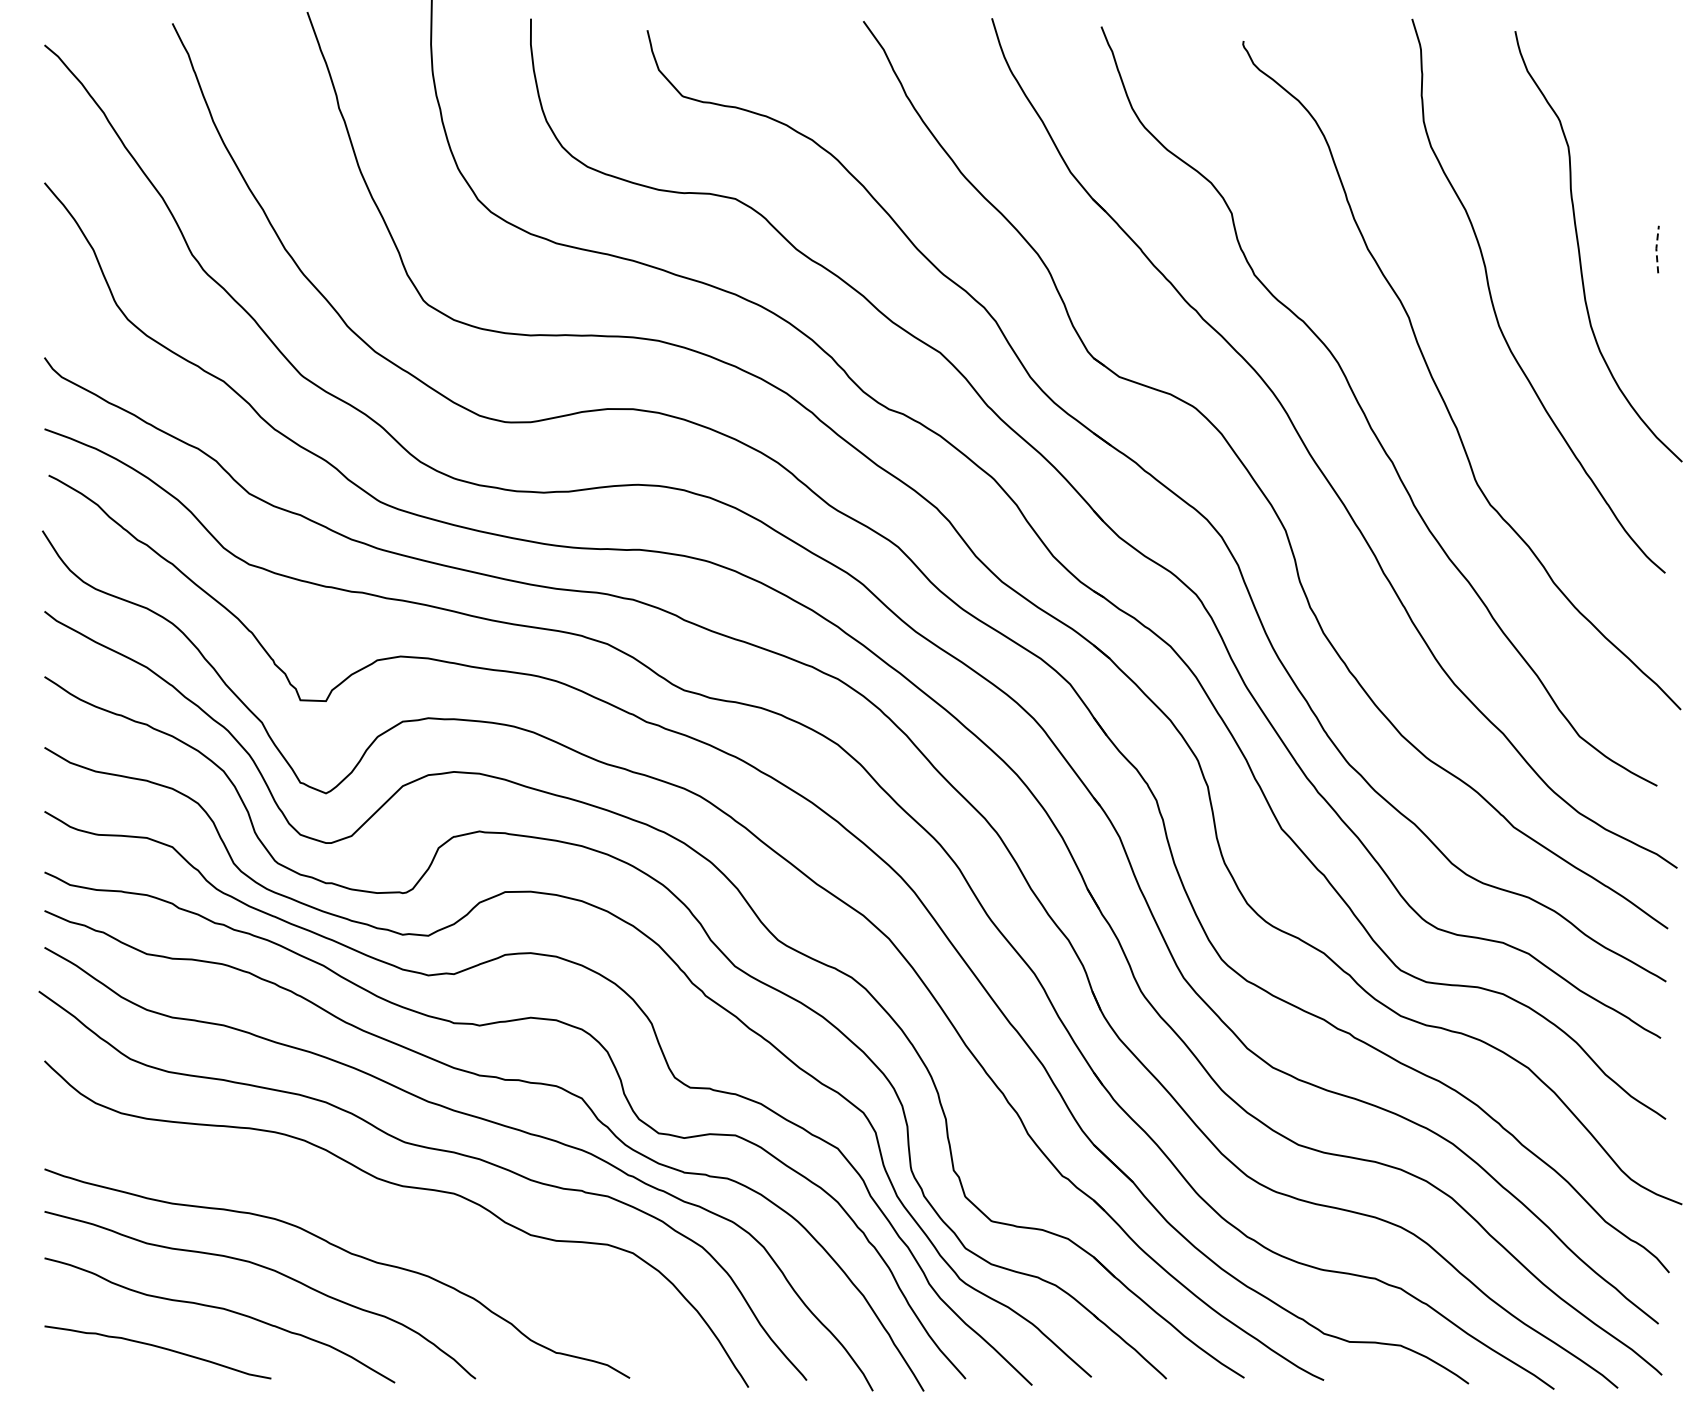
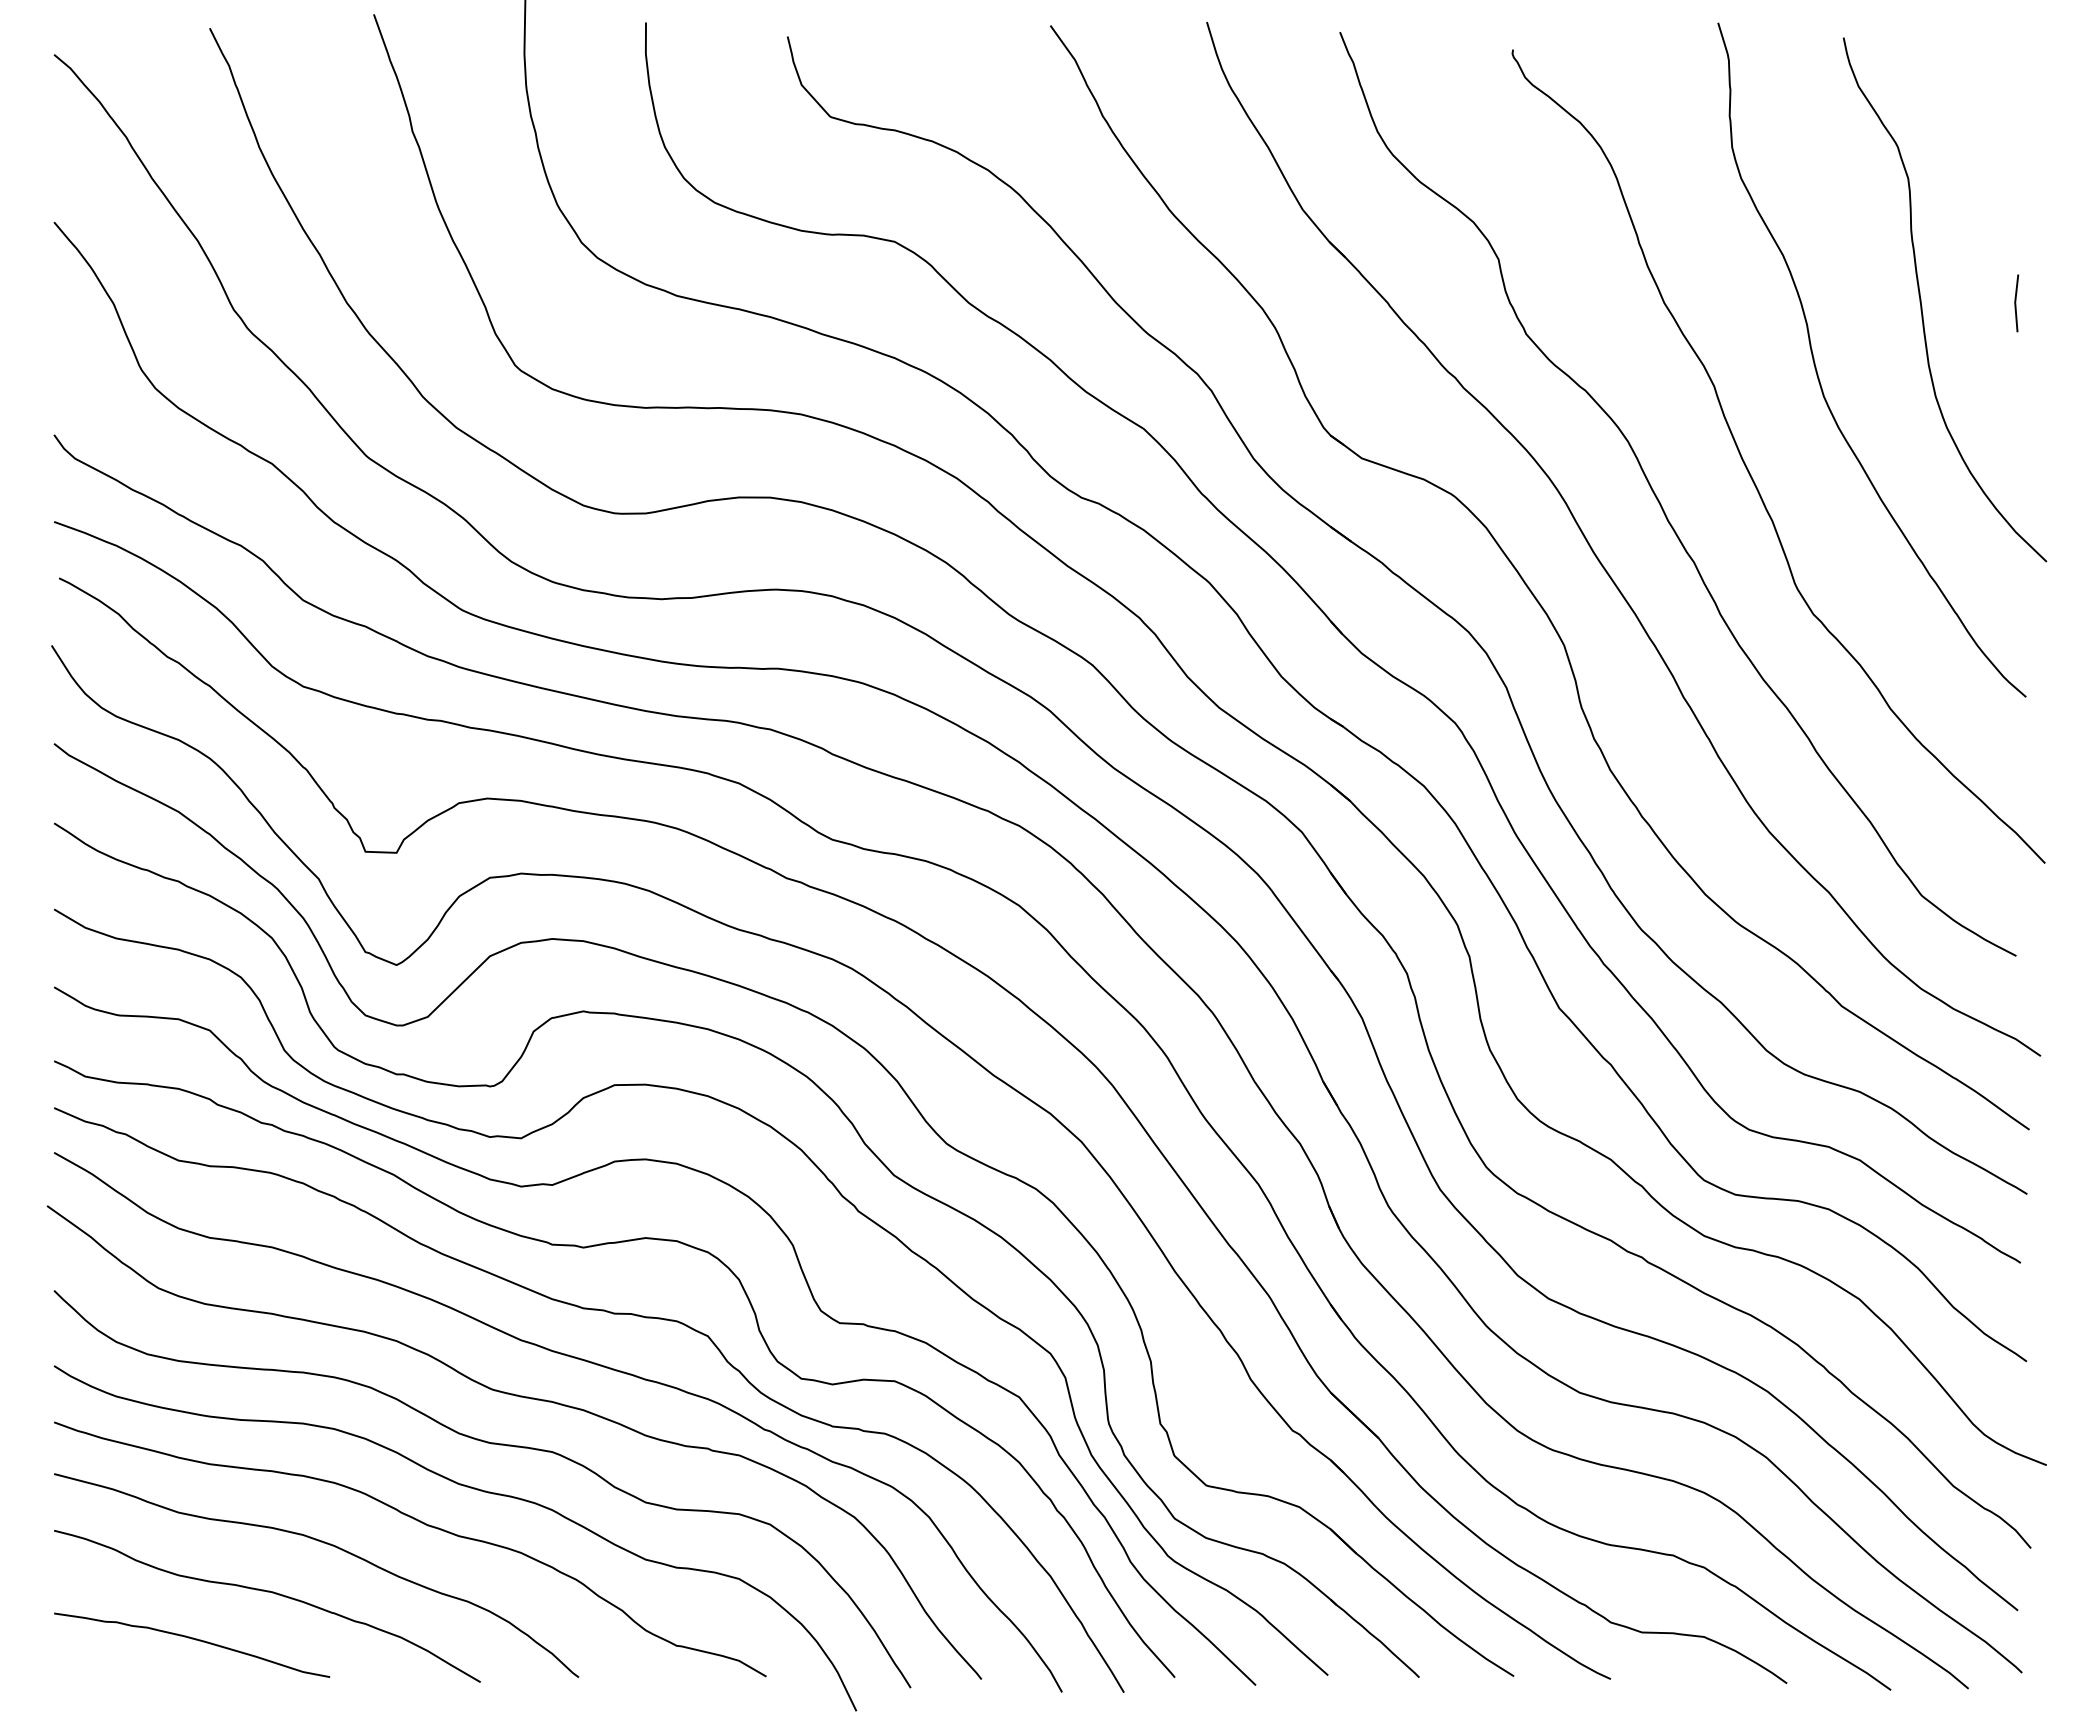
line: (1656, 248) -> (2015, 302), dashed -> solid
curve: (388, 1224) -> (472, 1489), added

